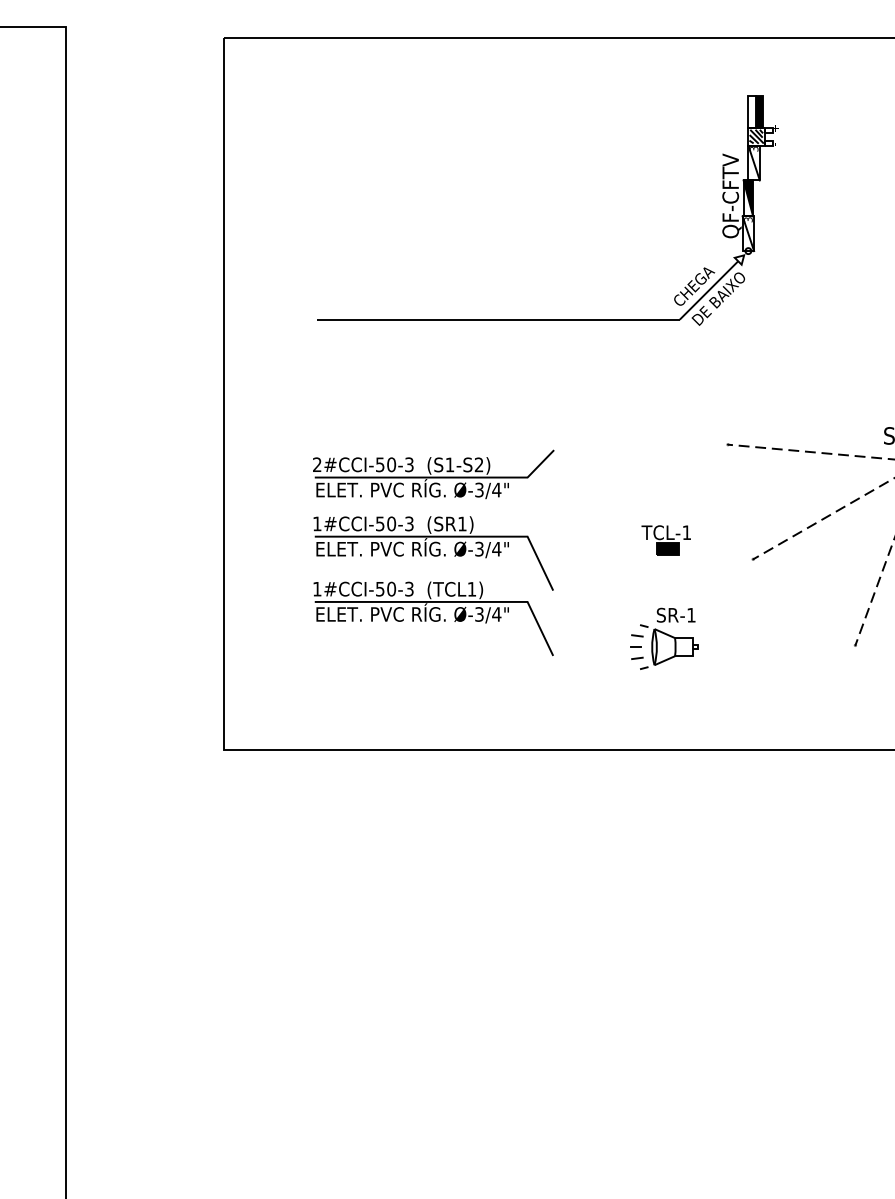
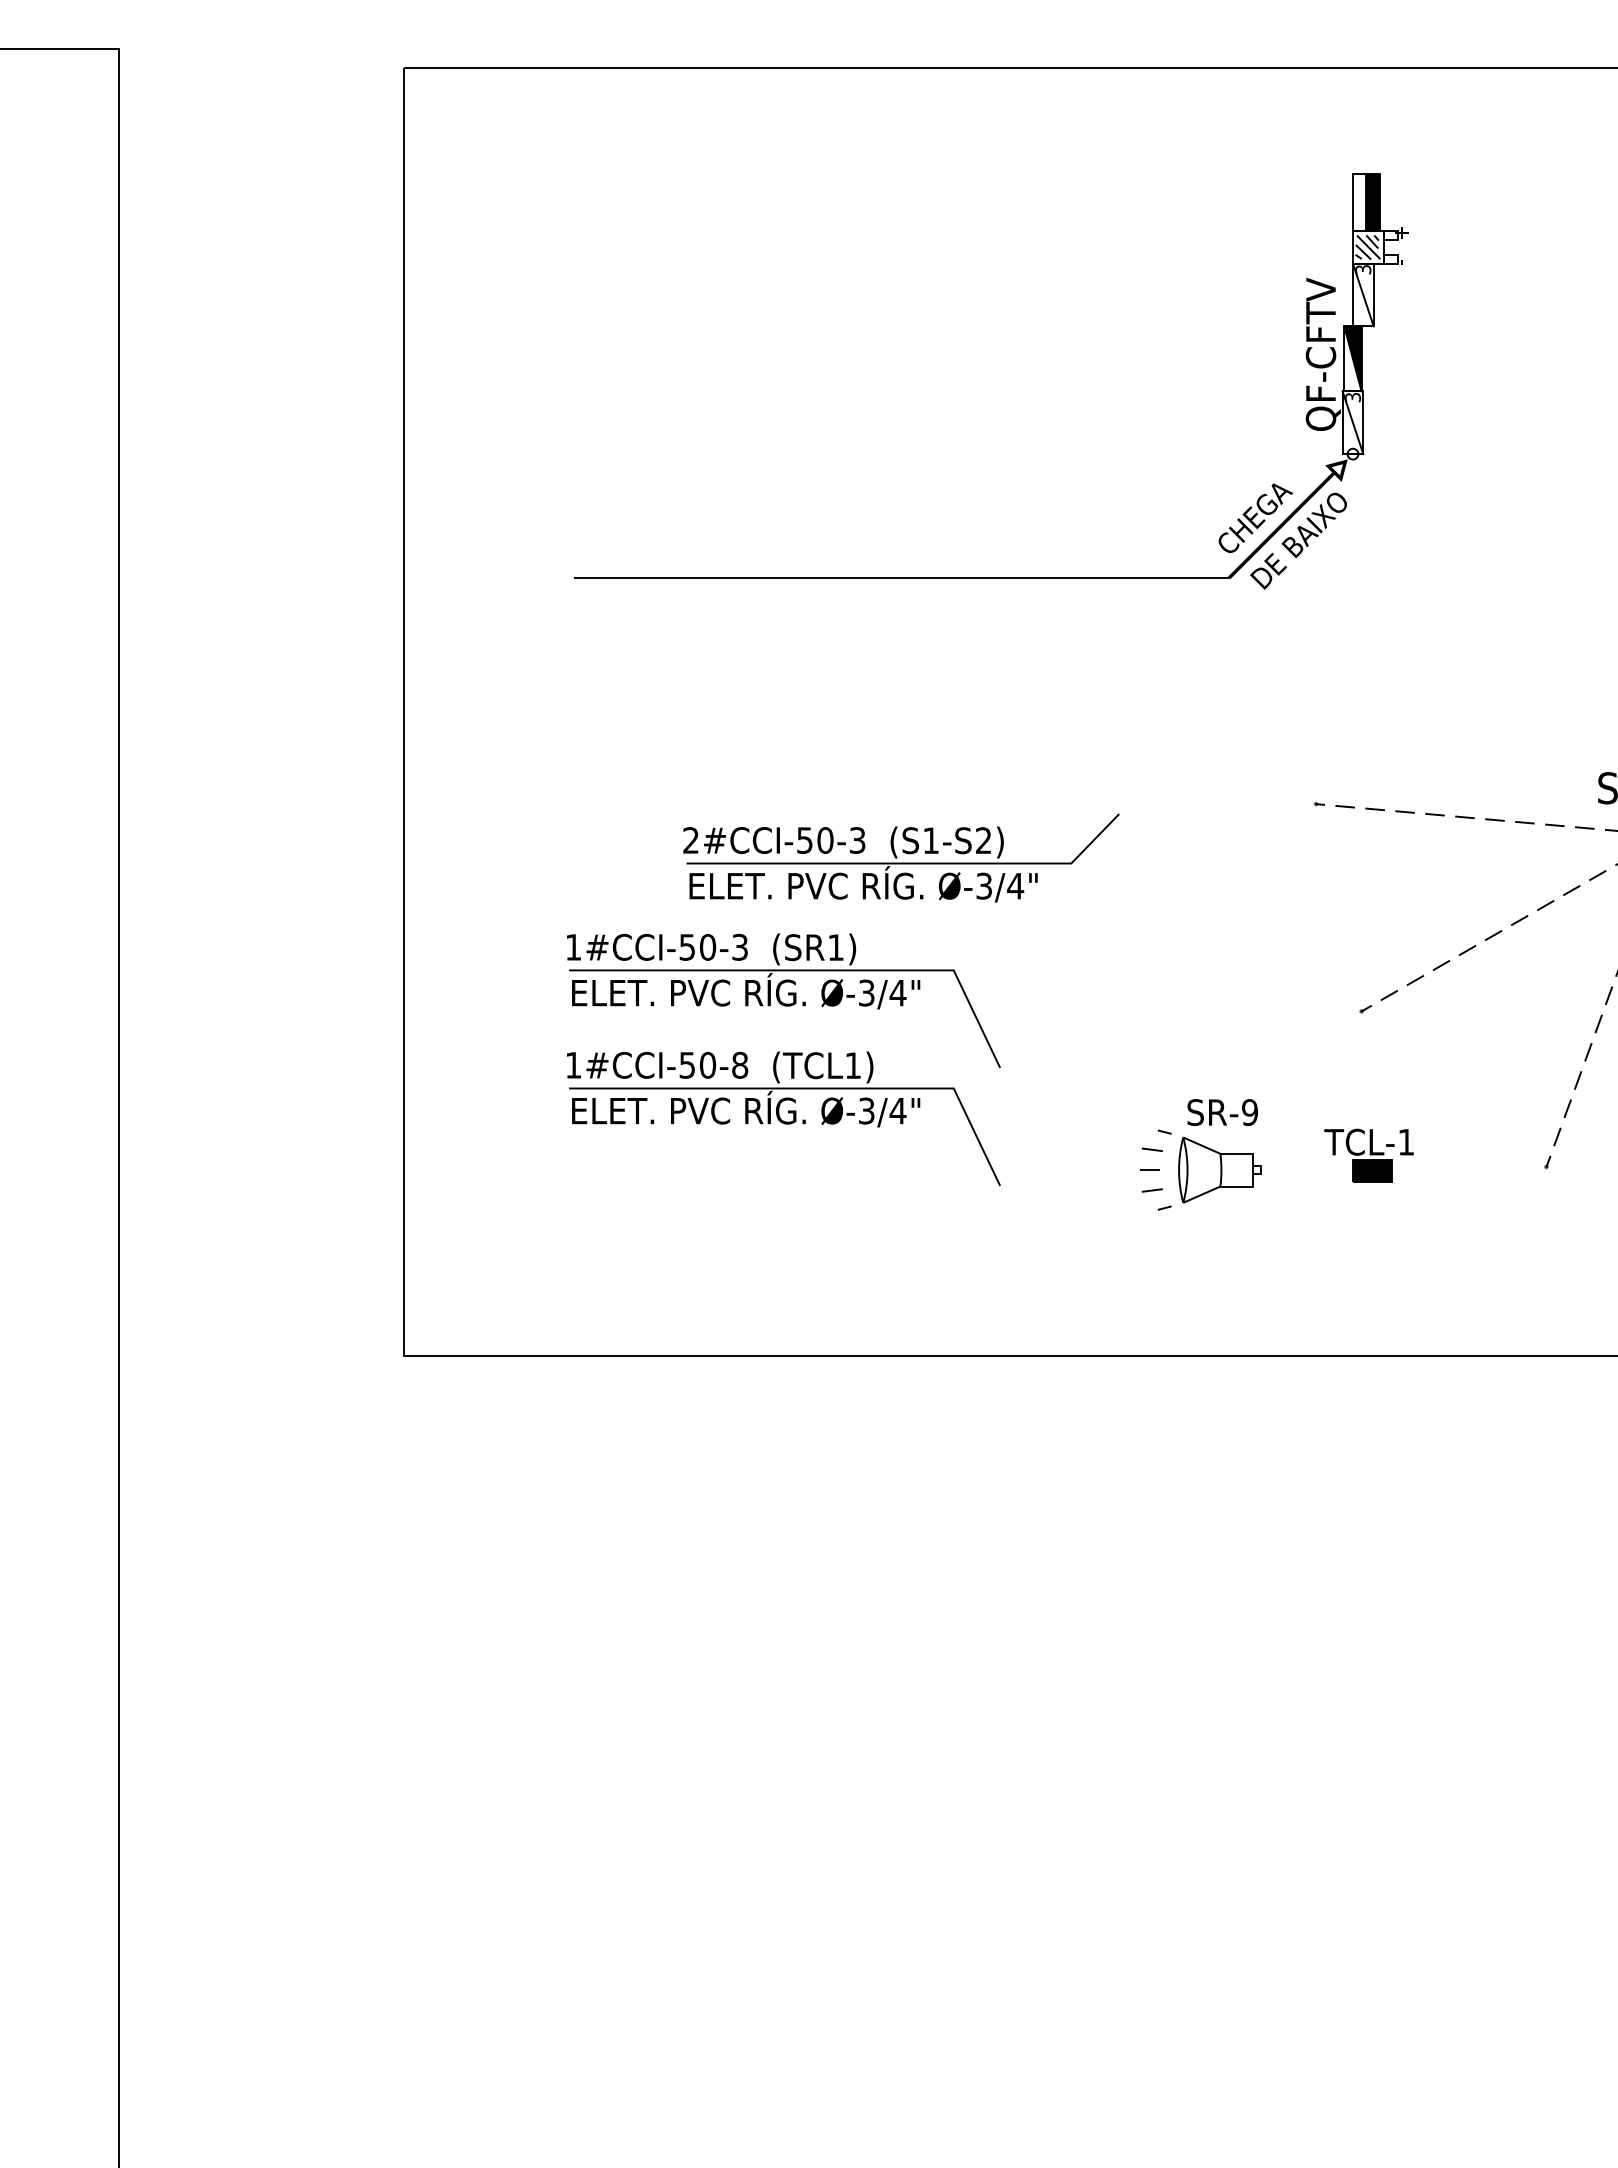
part: (433, 474) -> (901, 858), moved
part: (665, 540) -> (1367, 1156), moved
text: (409, 588) -> (740, 1064), 1#CCI-50-3 -> 1#CCI-50-8
text: (691, 614) -> (1250, 1111), SR-1 -> SR-9

